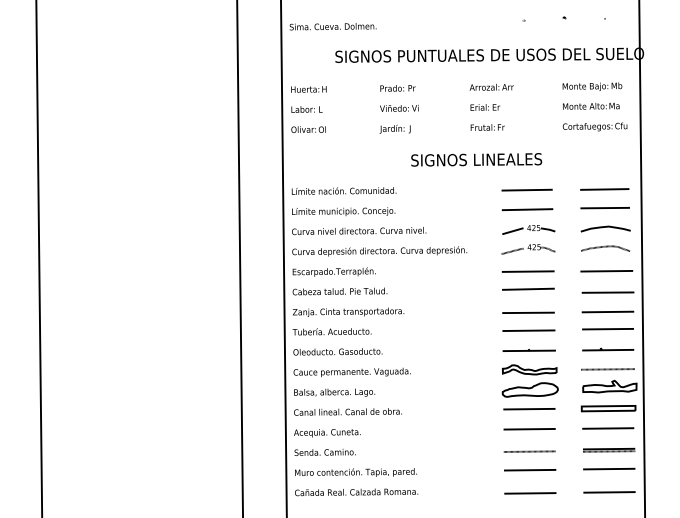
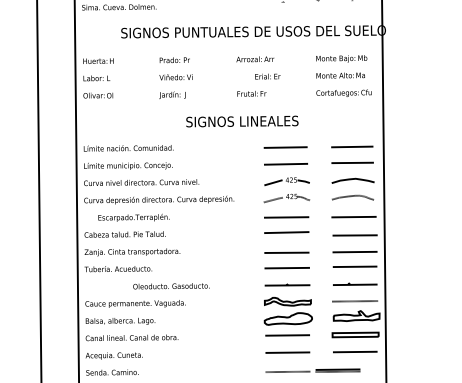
text: (484, 107) -> (267, 76), moved
text: (333, 271) -> (133, 217), moved
text: (337, 351) -> (171, 285), moved
part: (609, 449) -> (338, 370), moved

